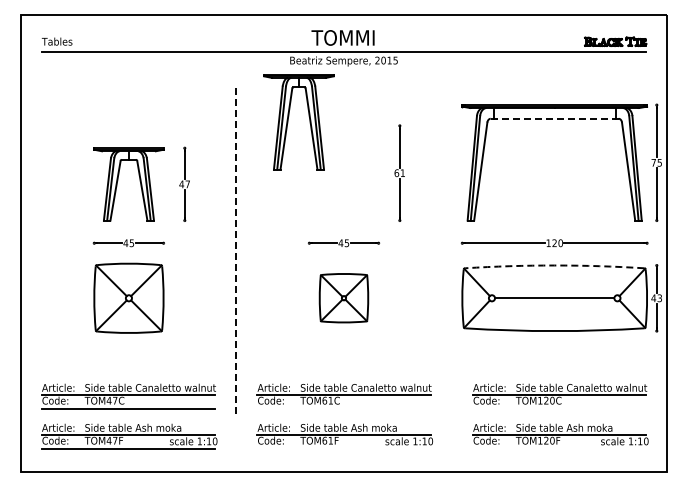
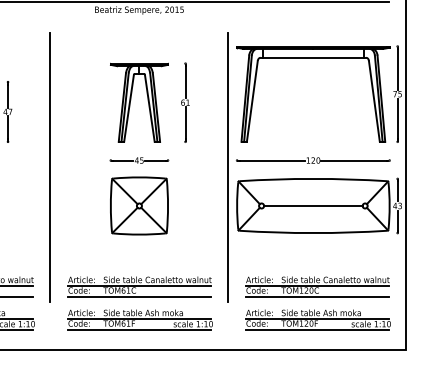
line: (554, 118) -> (313, 57), dashed -> solid
part: (288, 122) -> (130, 102), moved
line: (236, 251) -> (50, 167), dashed -> solid
line: (451, 251) -> (228, 167), added
arc: (554, 265) -> (313, 178), dashed -> solid
part: (343, 297) -> (139, 205), size x1.43
line: (343, 408) -> (139, 296), added
line: (559, 408) -> (317, 296), added
line: (343, 448) -> (139, 329), added
line: (559, 448) -> (317, 329), added

